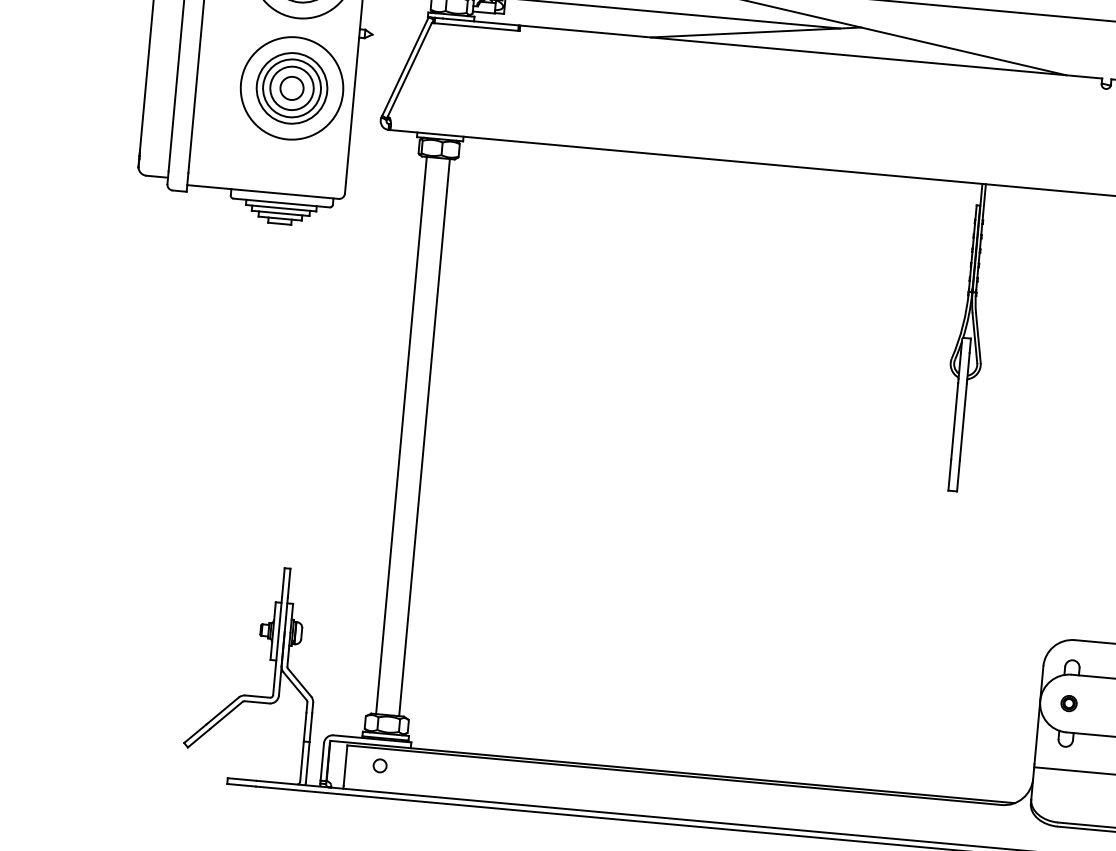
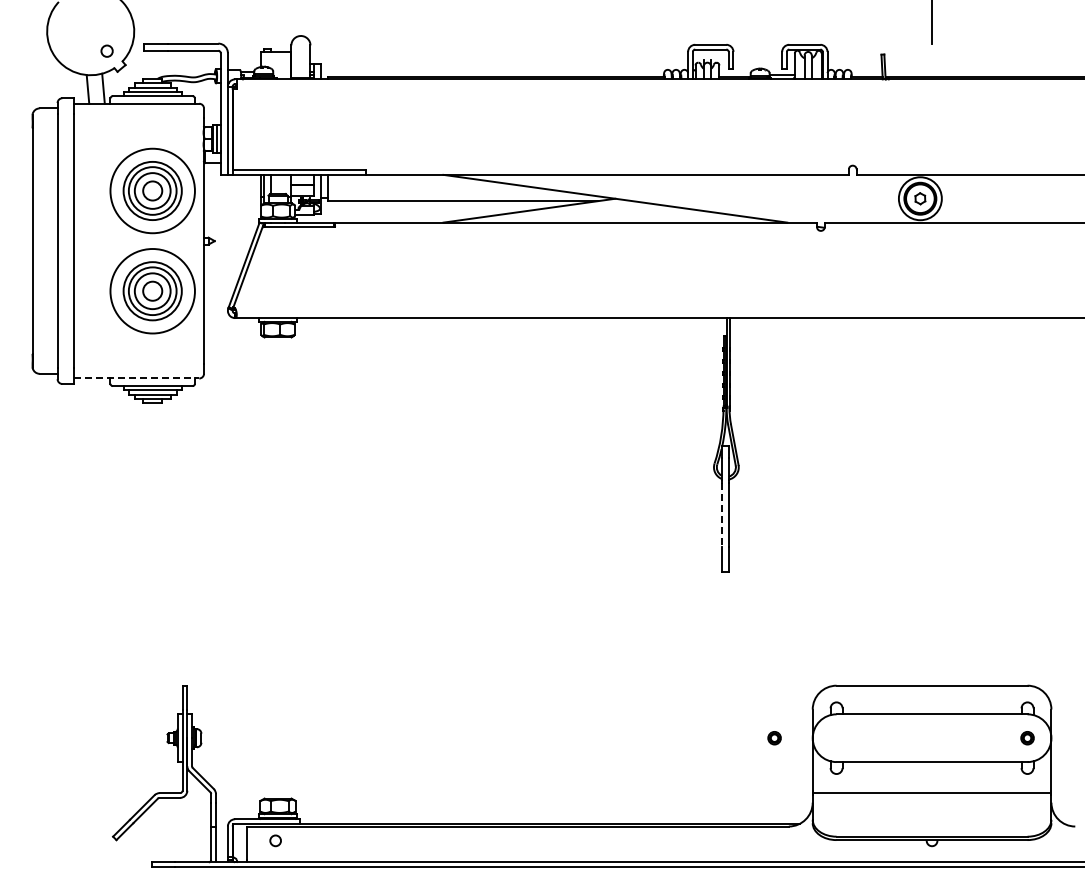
line: (262, 192) -> (136, 378), solid -> dashed
line: (954, 421) -> (721, 515), solid -> dashed
line: (401, 434) -> (268, 567), removed
line: (424, 436) -> (287, 567), removed
part: (1068, 703) -> (774, 738), moved

